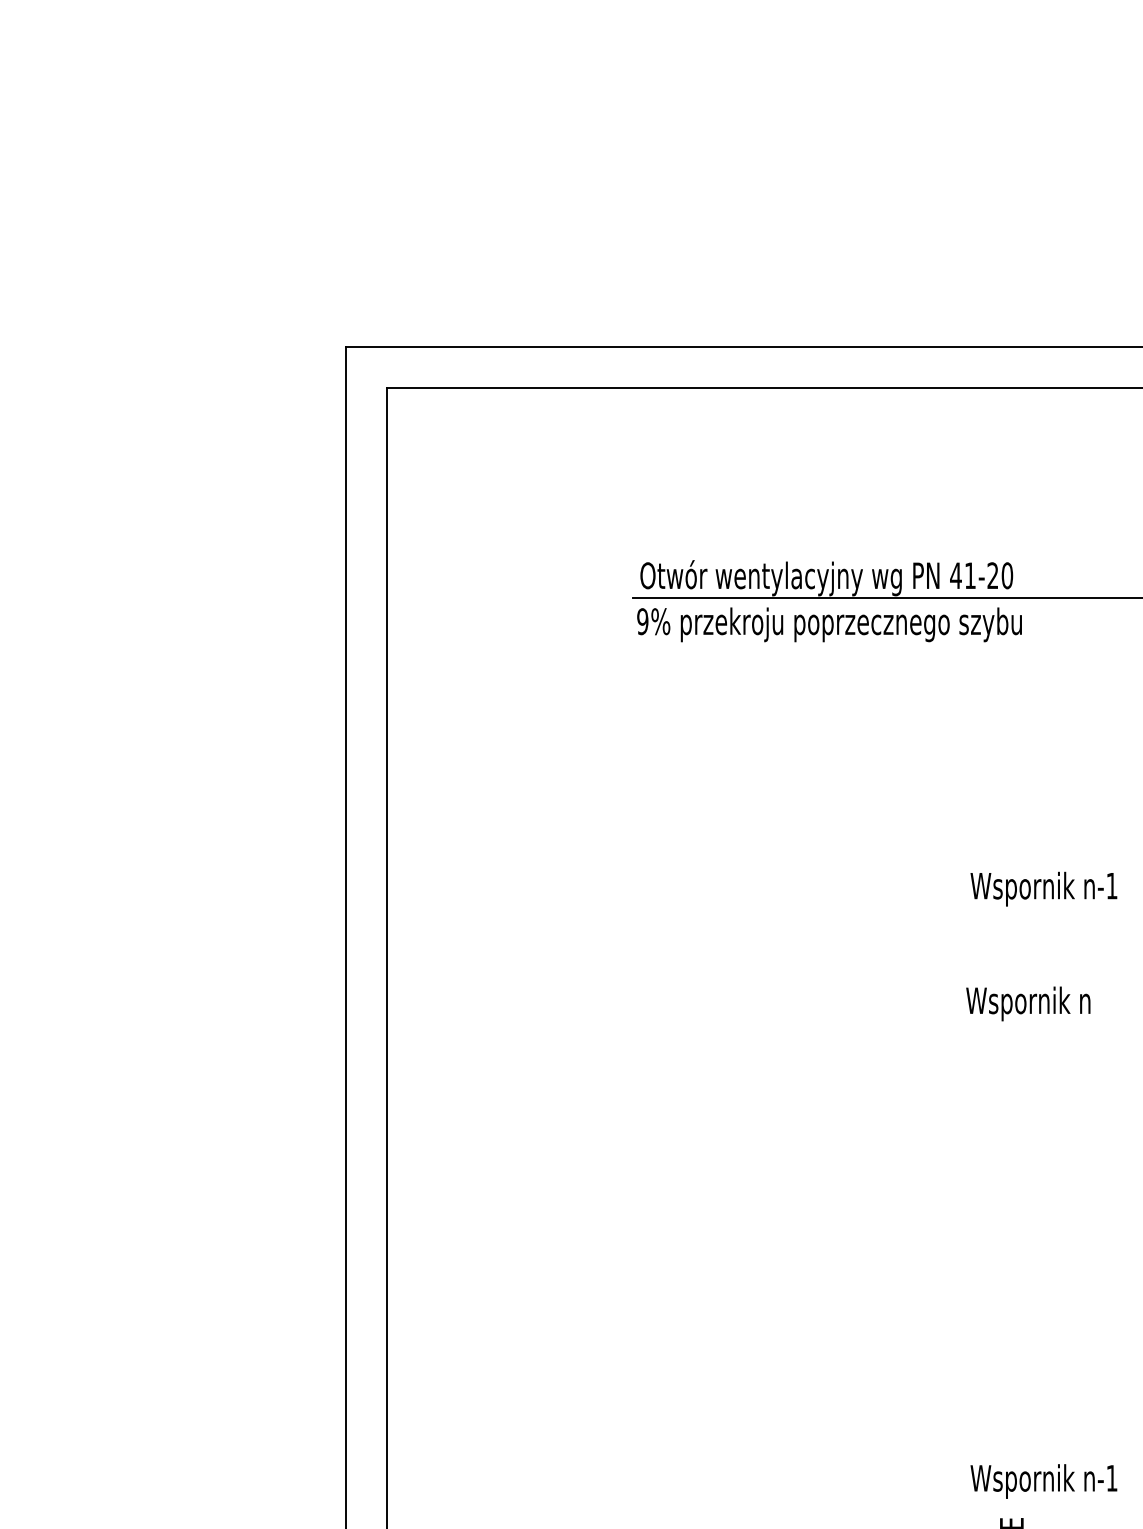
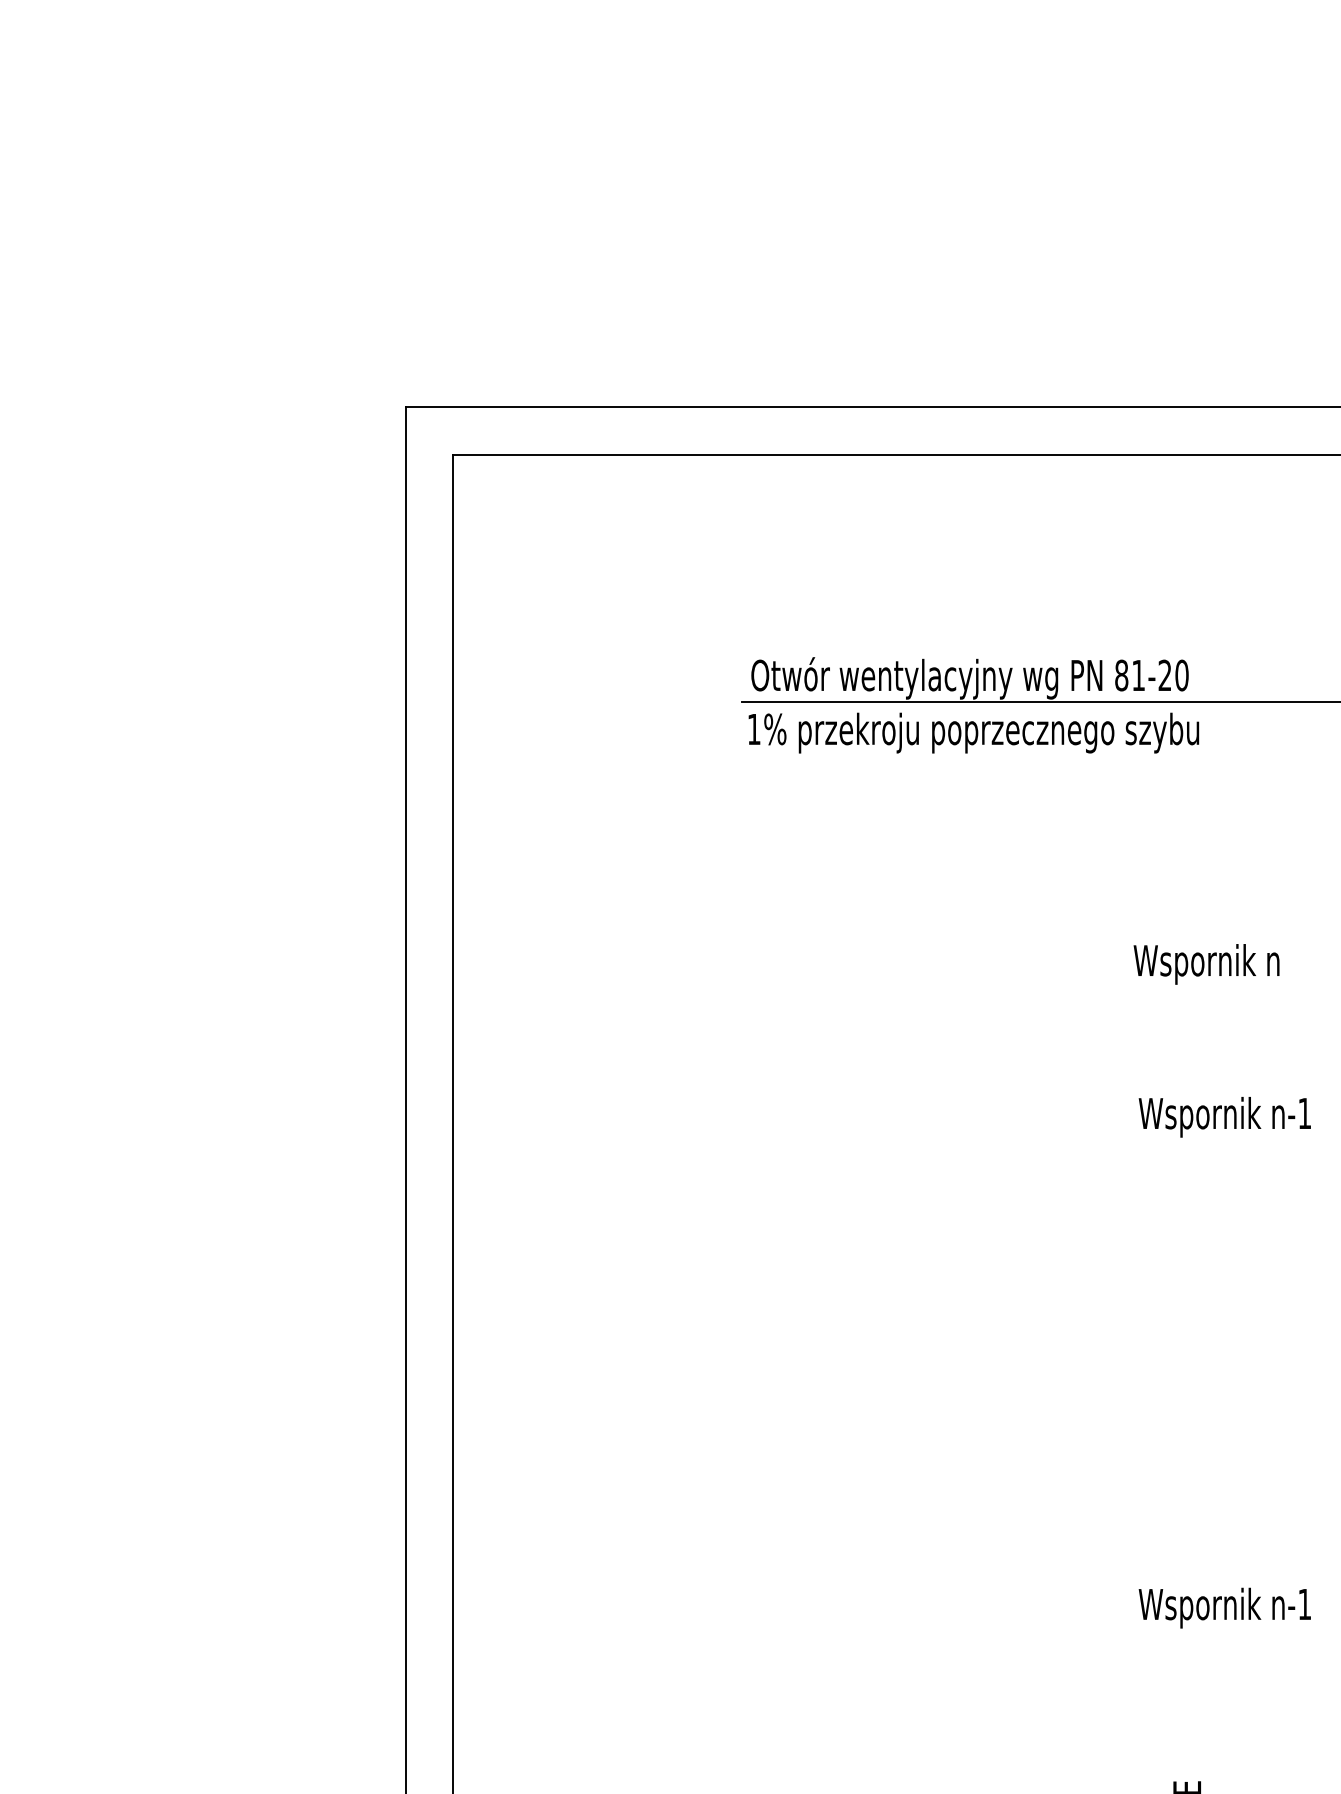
text: (955, 575) -> (1121, 675), 41-20 -> 81-20
text: (642, 621) -> (753, 729), 9% -> 1%
text: (1043, 888) -> (1224, 1116), moved
text: (1028, 1003) -> (1206, 963), moved
text: (1043, 1481) -> (1224, 1608), moved

